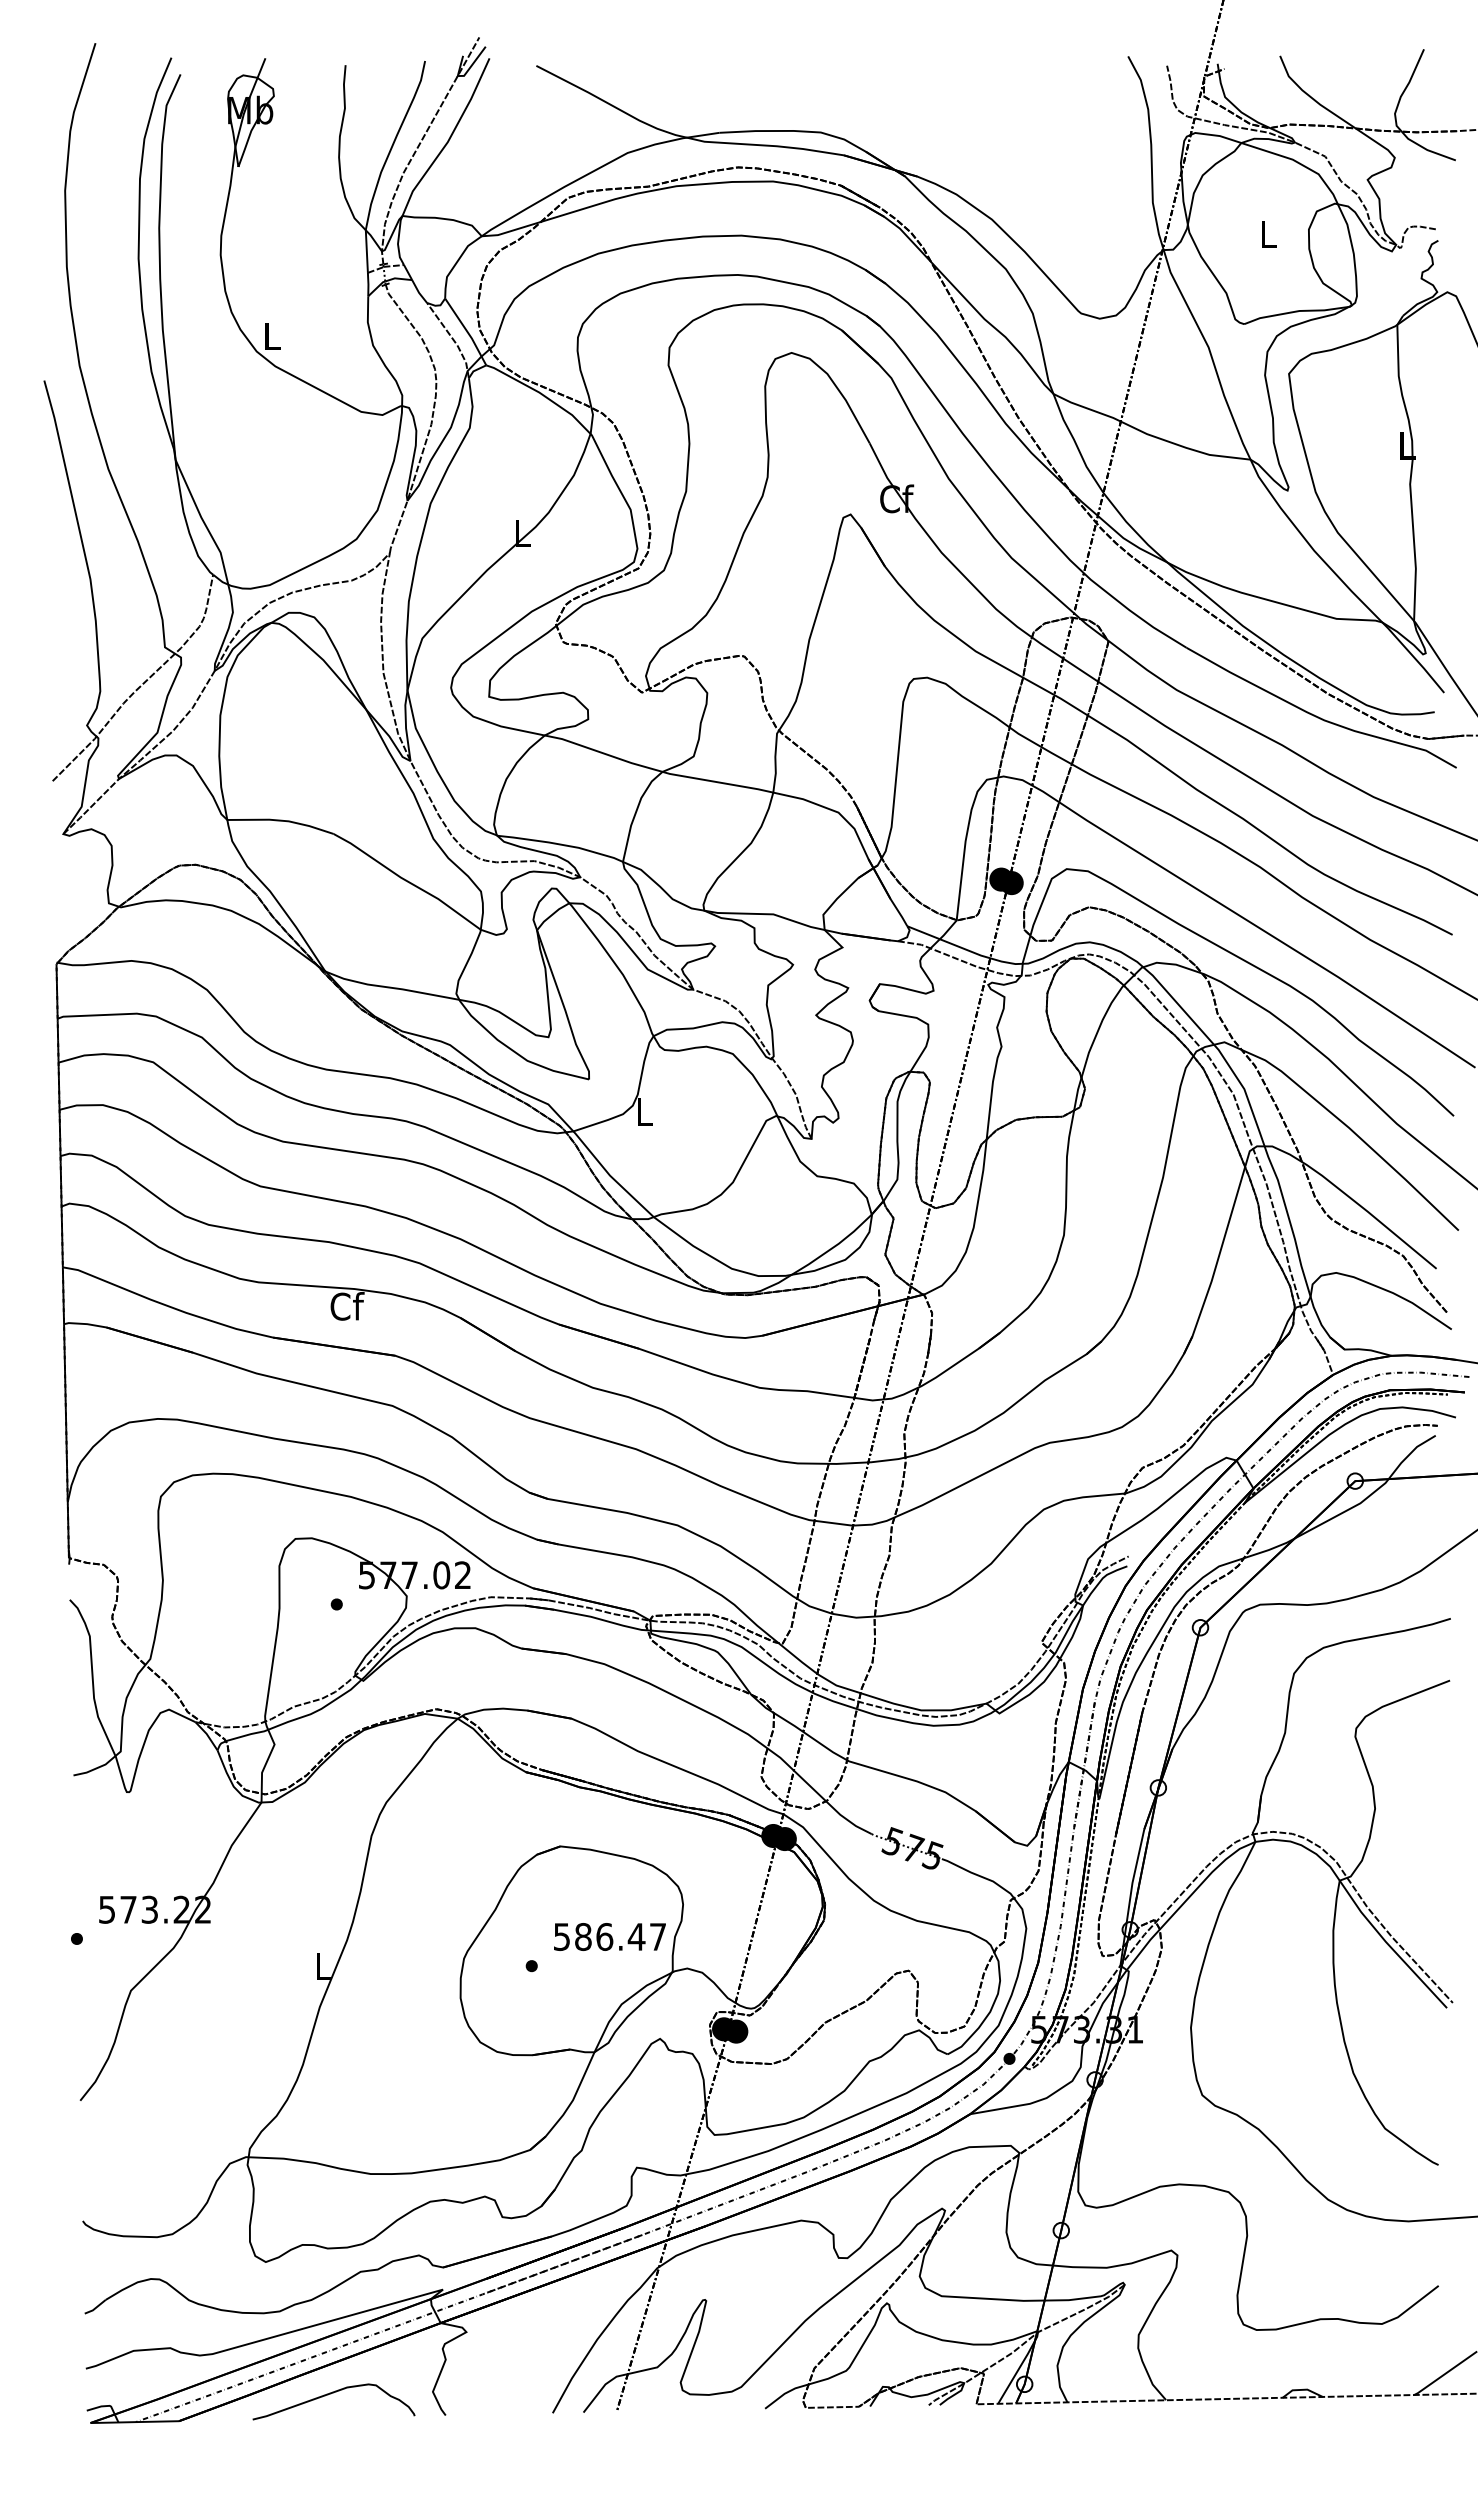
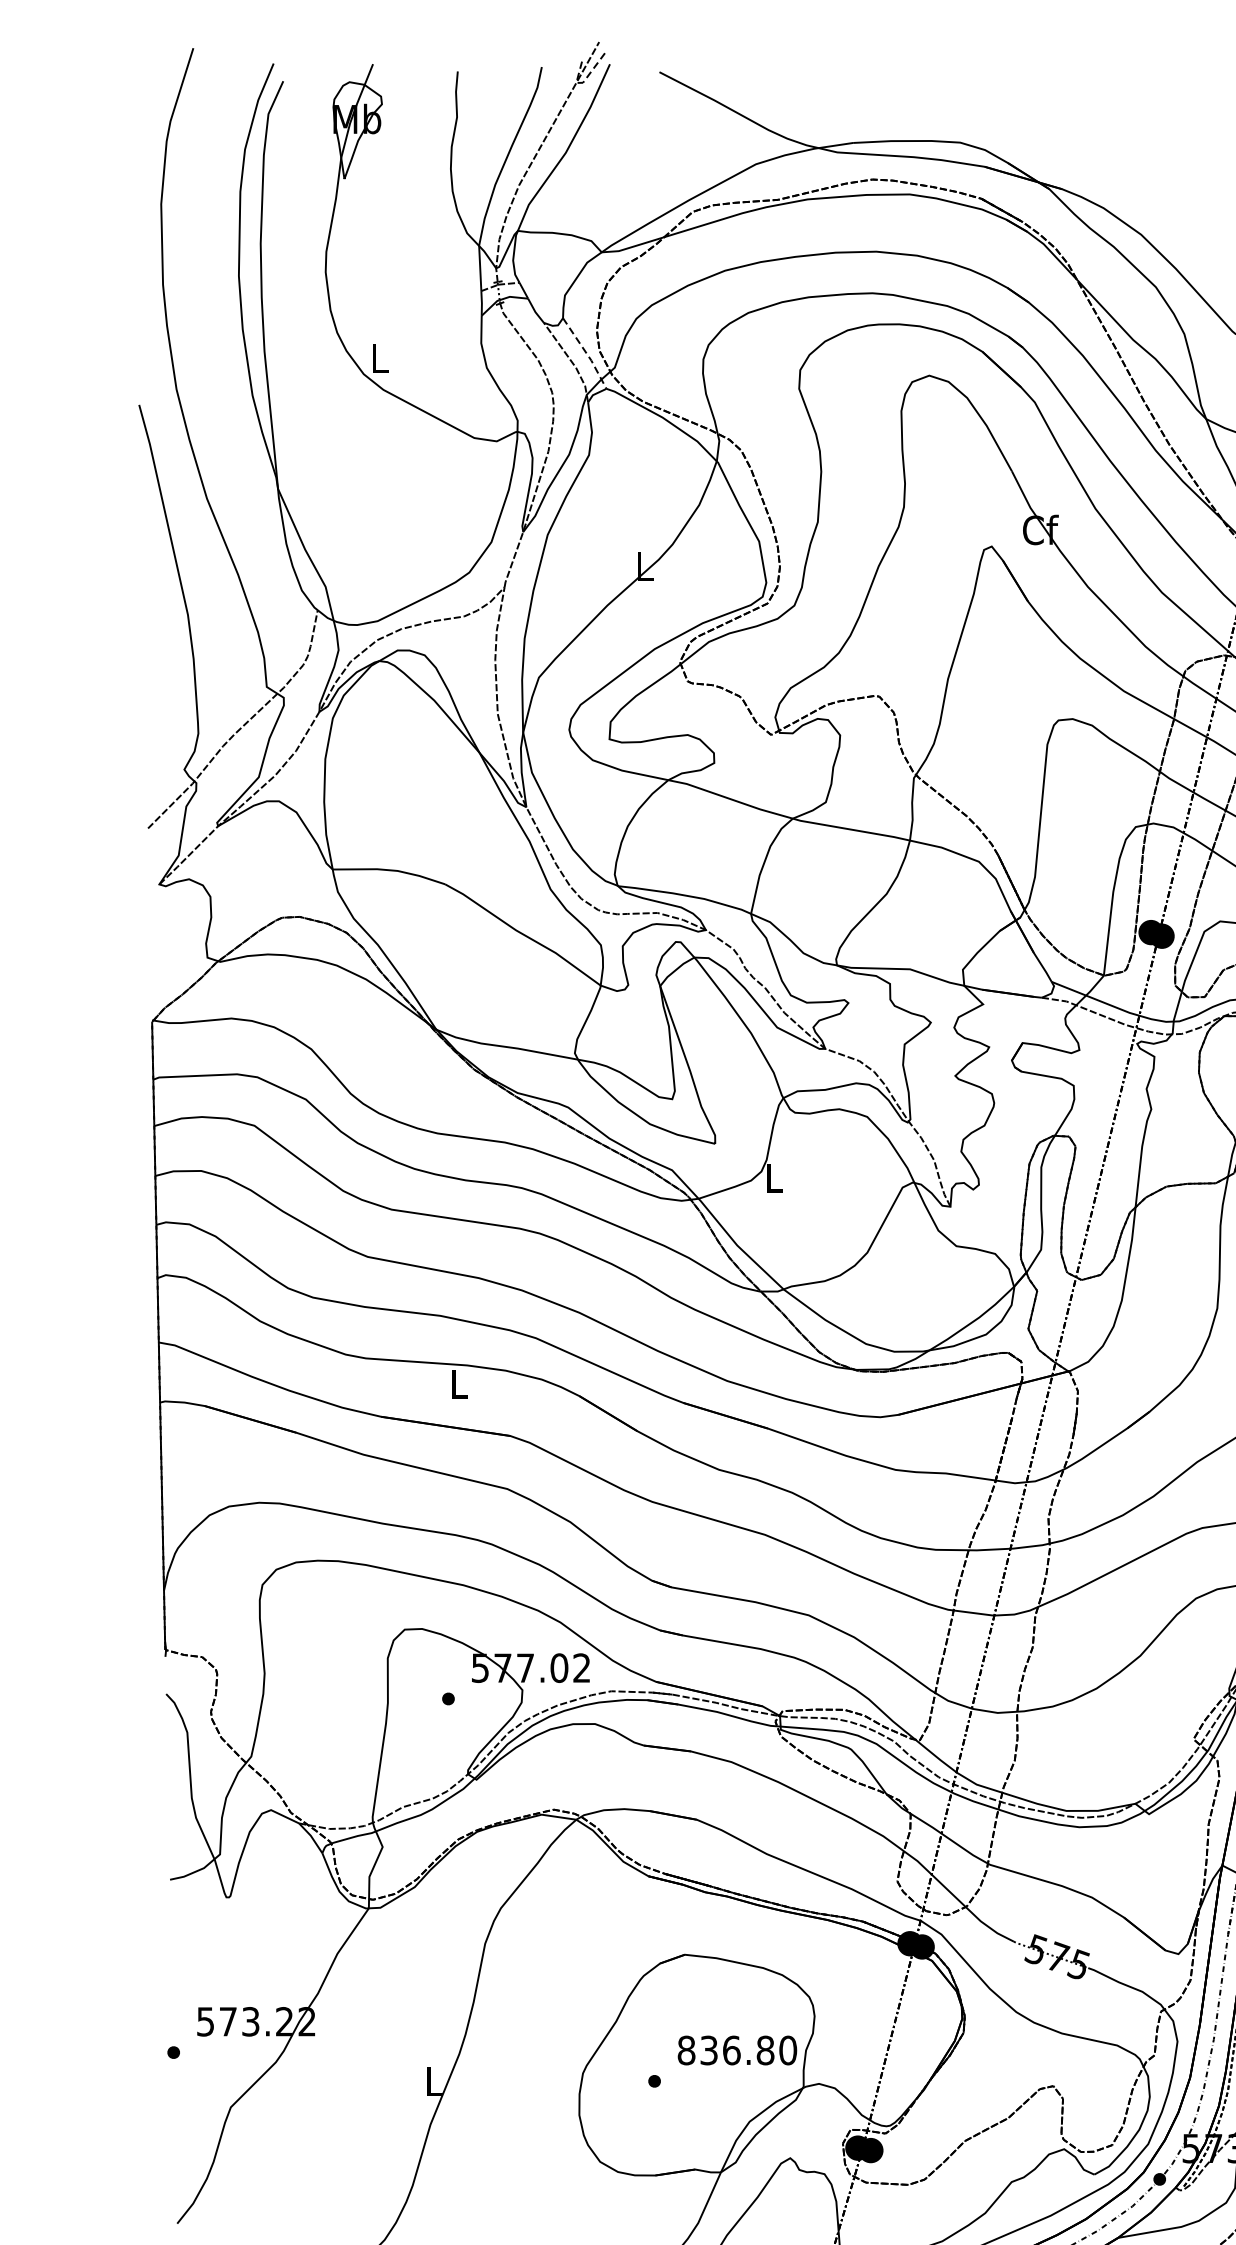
line: (466, 72) -> (585, 79), solid -> dashed
line: (467, 332) -> (586, 354), solid -> dashed
text: (347, 1306) -> (459, 1383), Cf -> L
text: (609, 1937) -> (736, 2051), 586.47 -> 836.80

